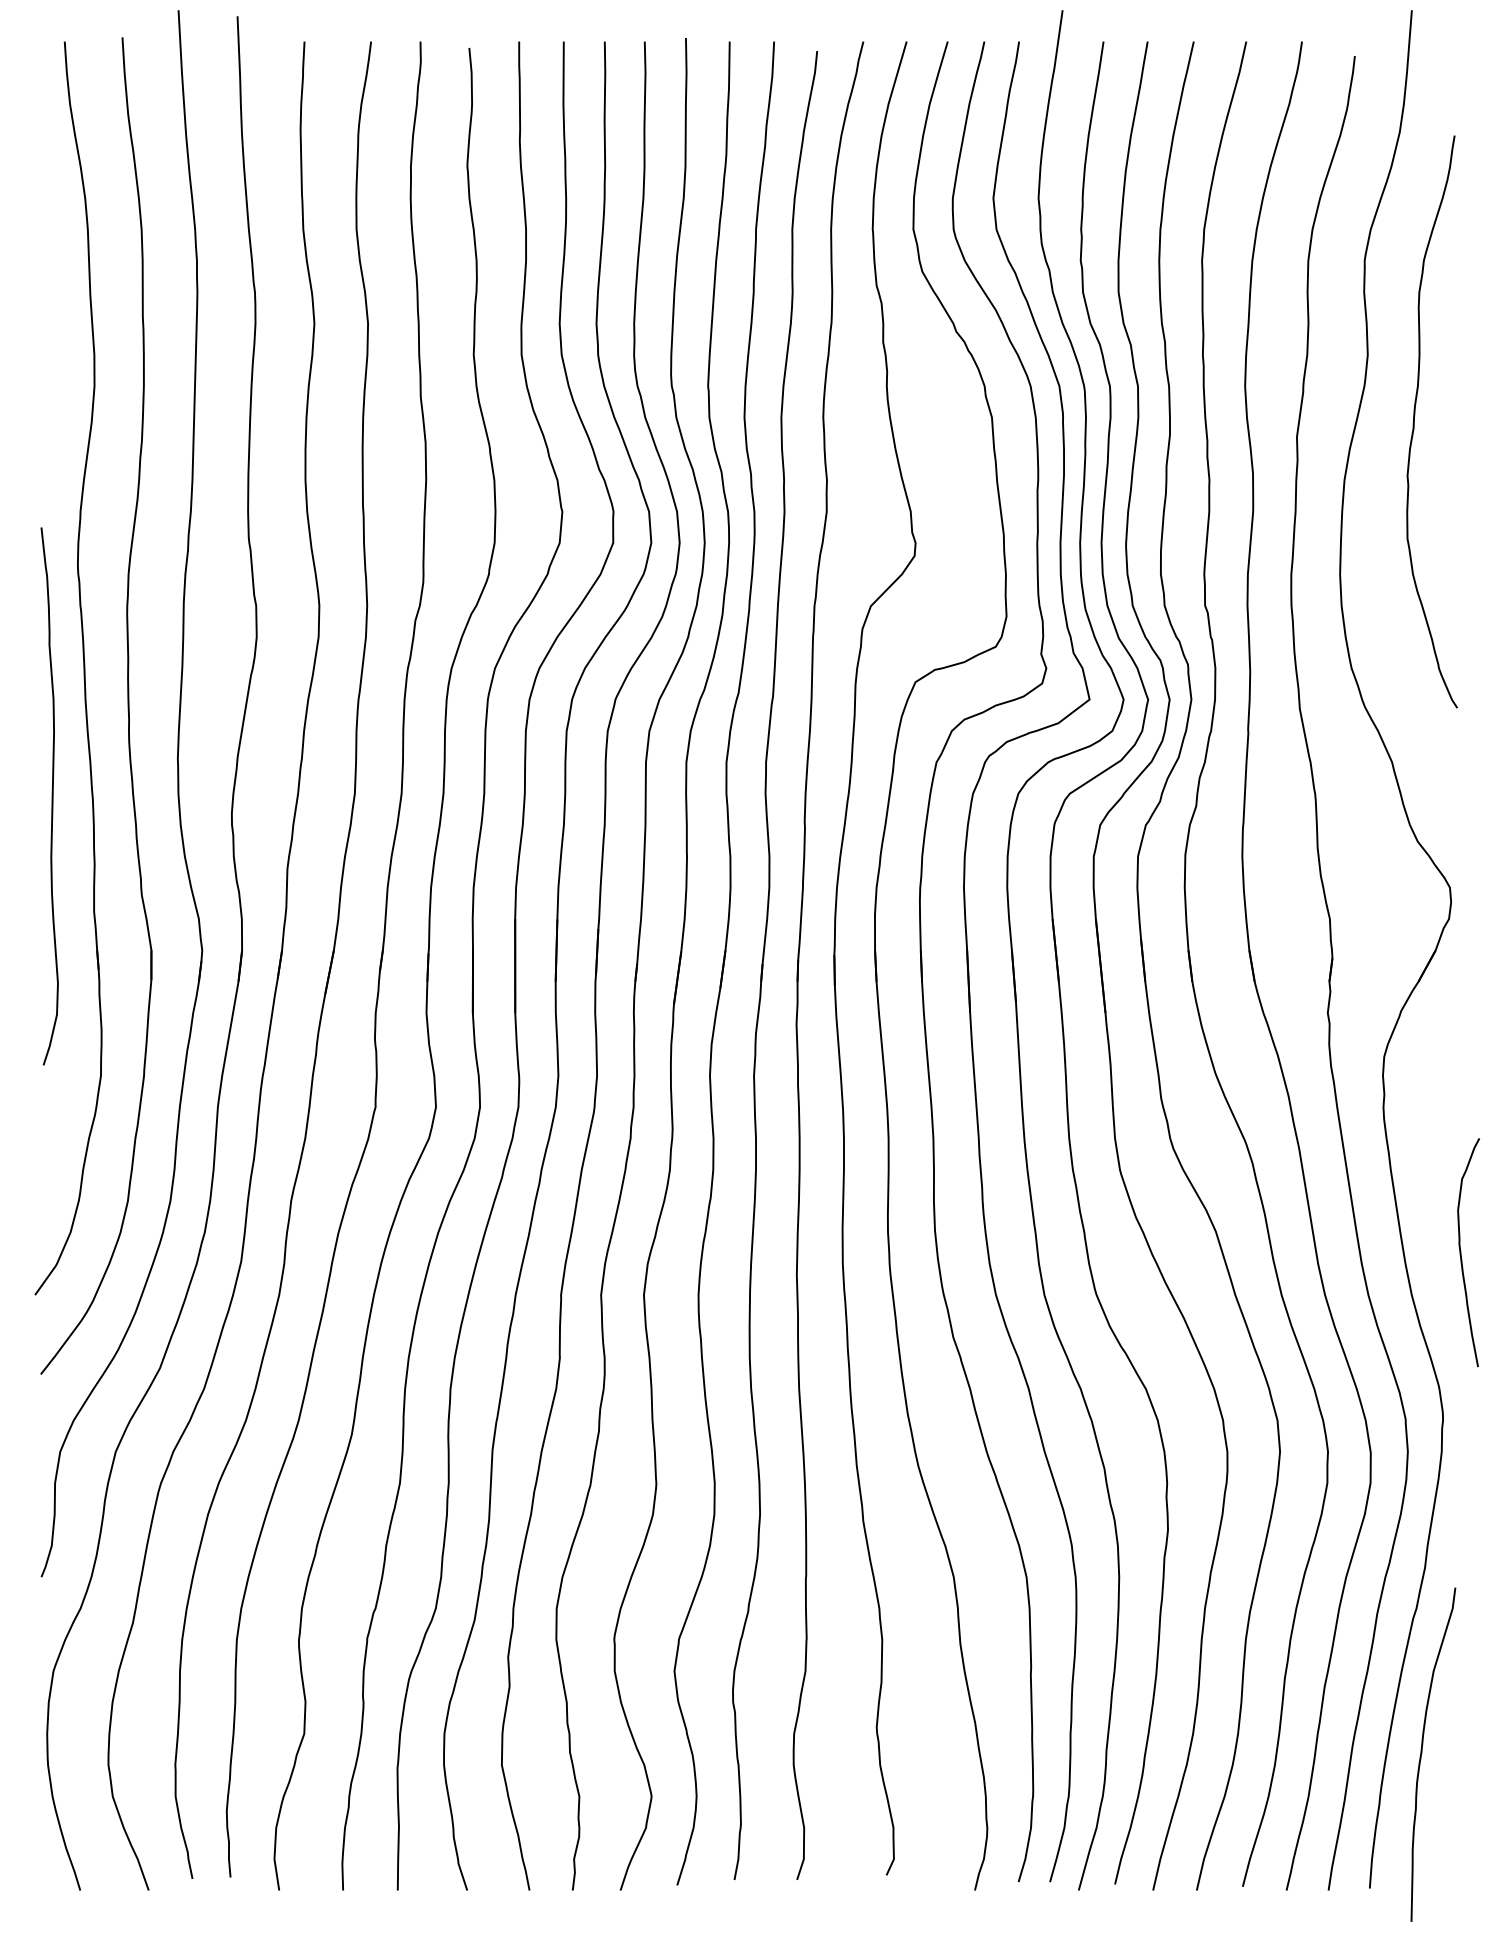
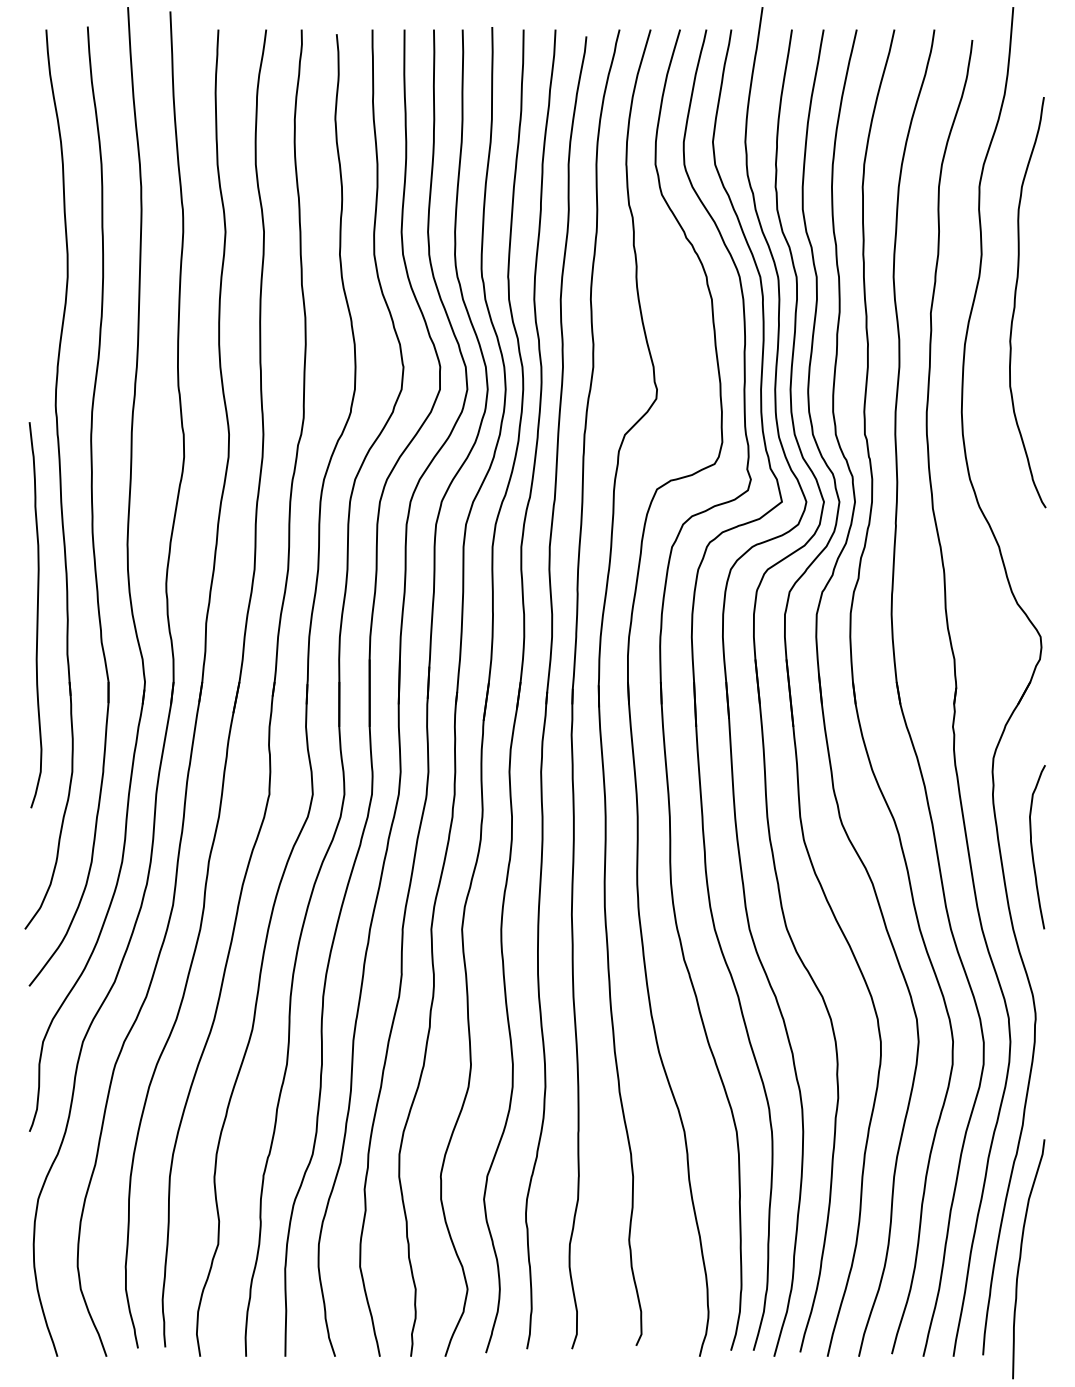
curve: (51, 796) -> (36, 615), moved
curve: (1461, 1252) -> (1032, 847), moved

